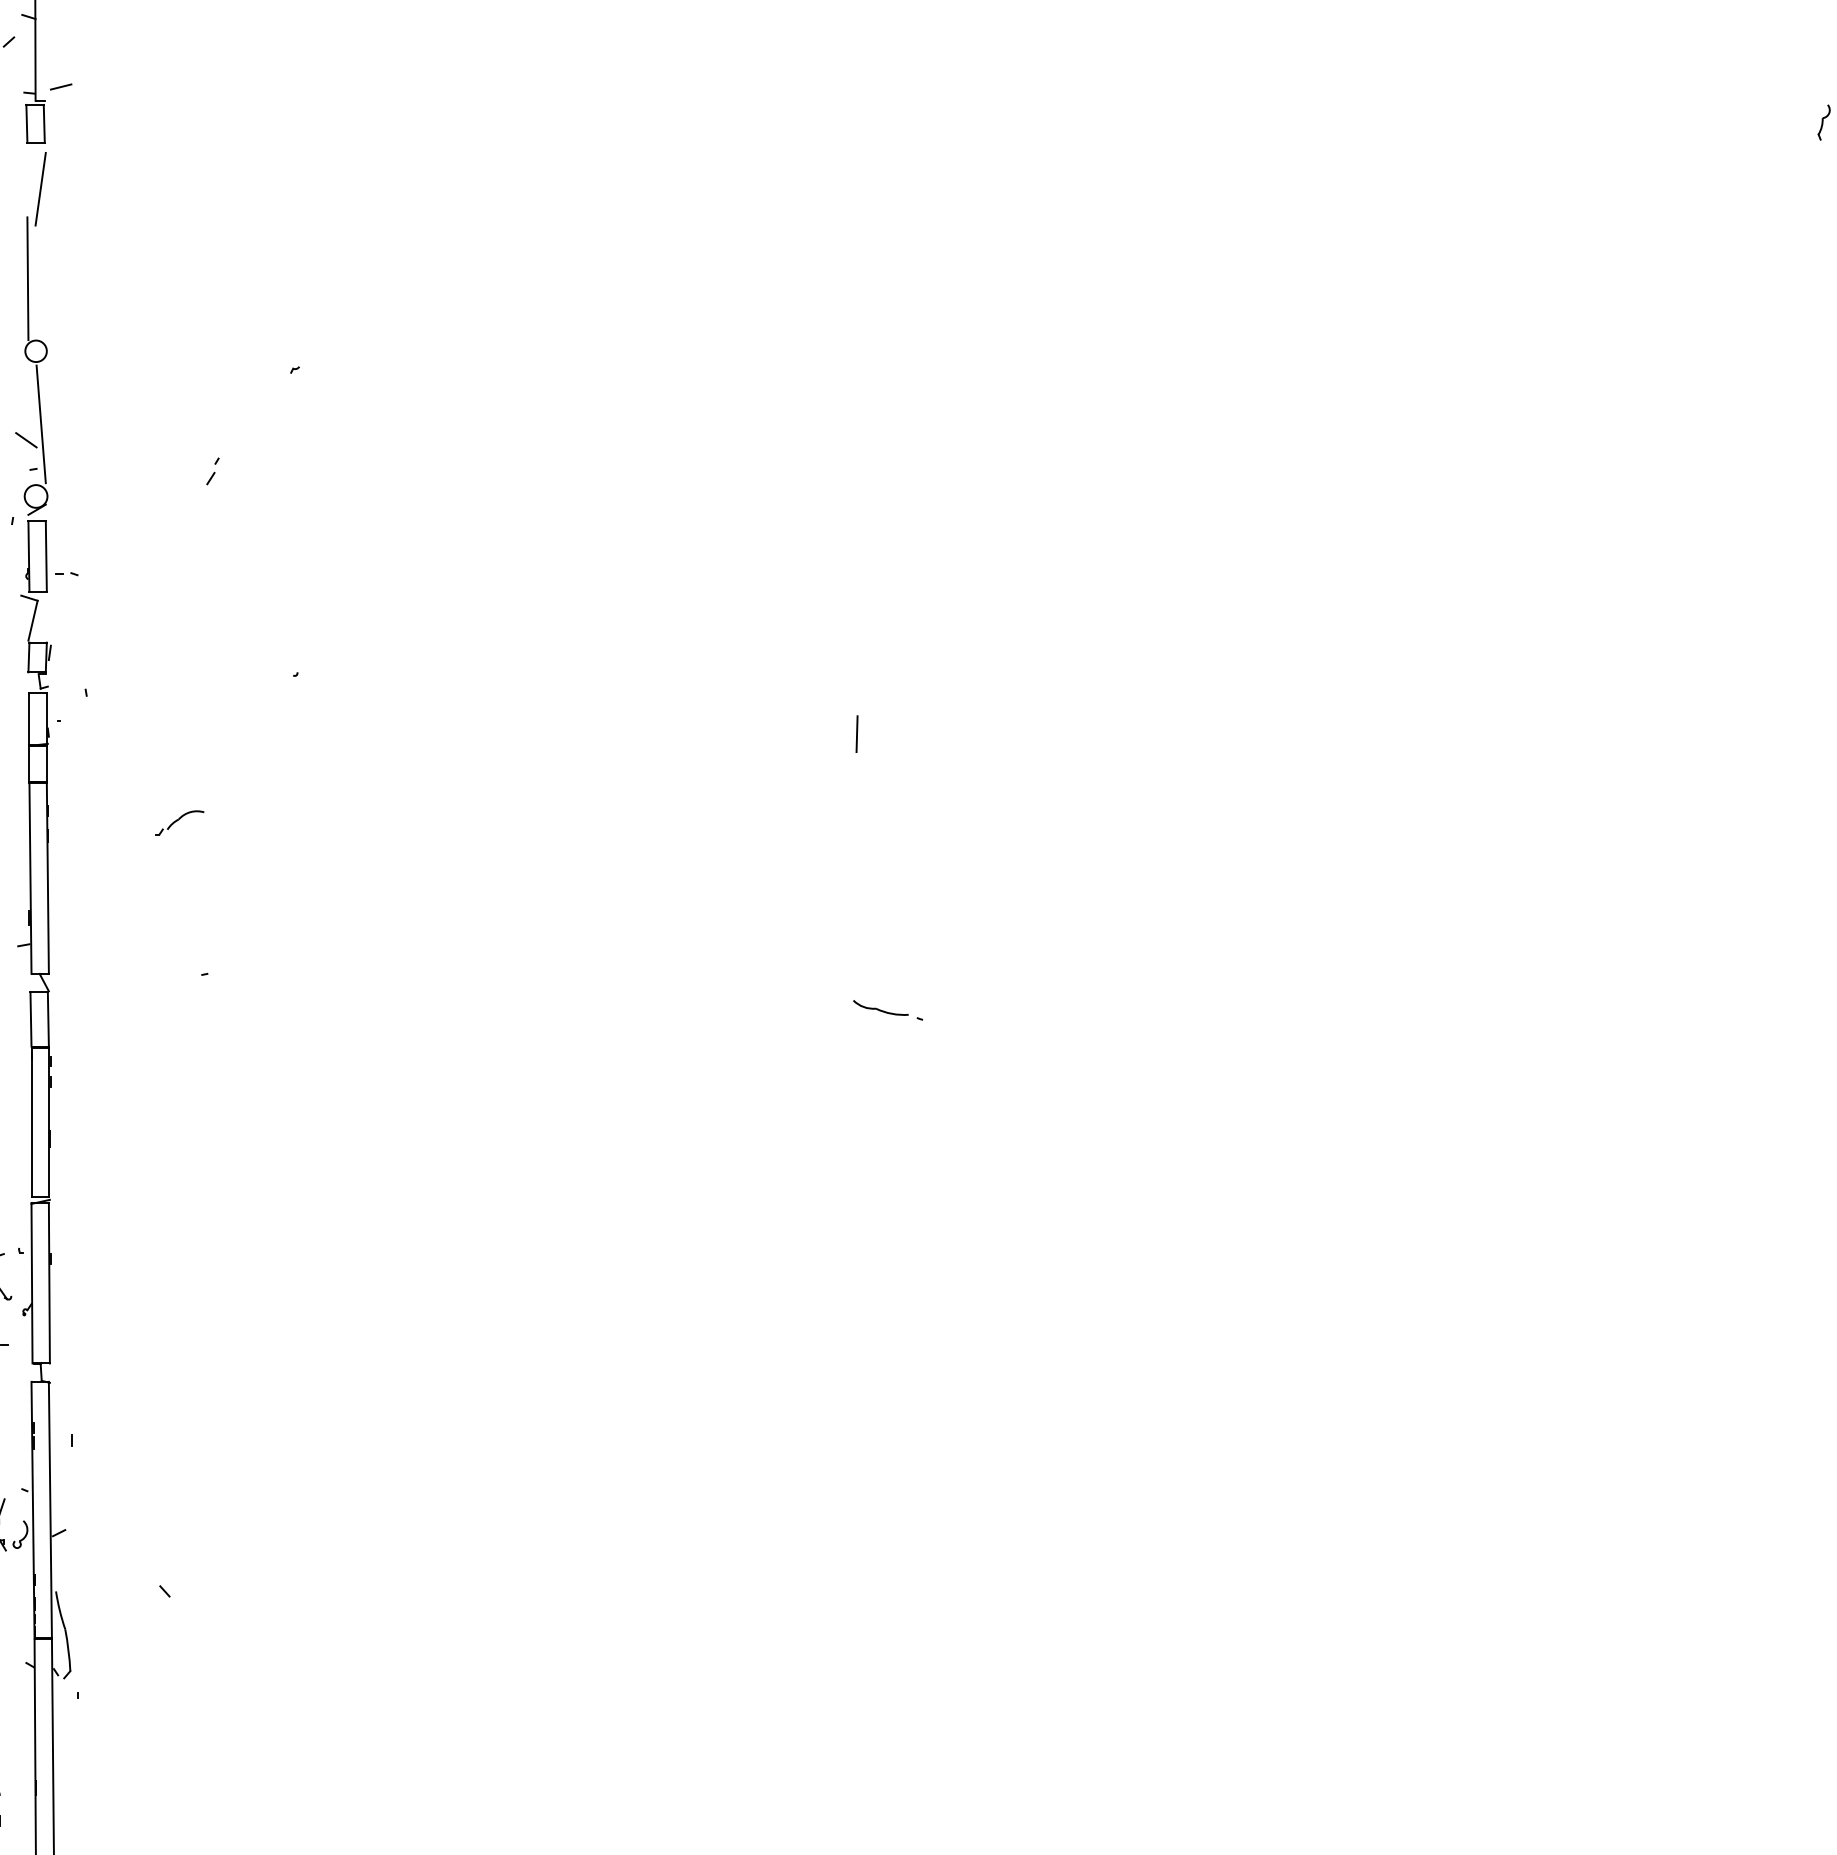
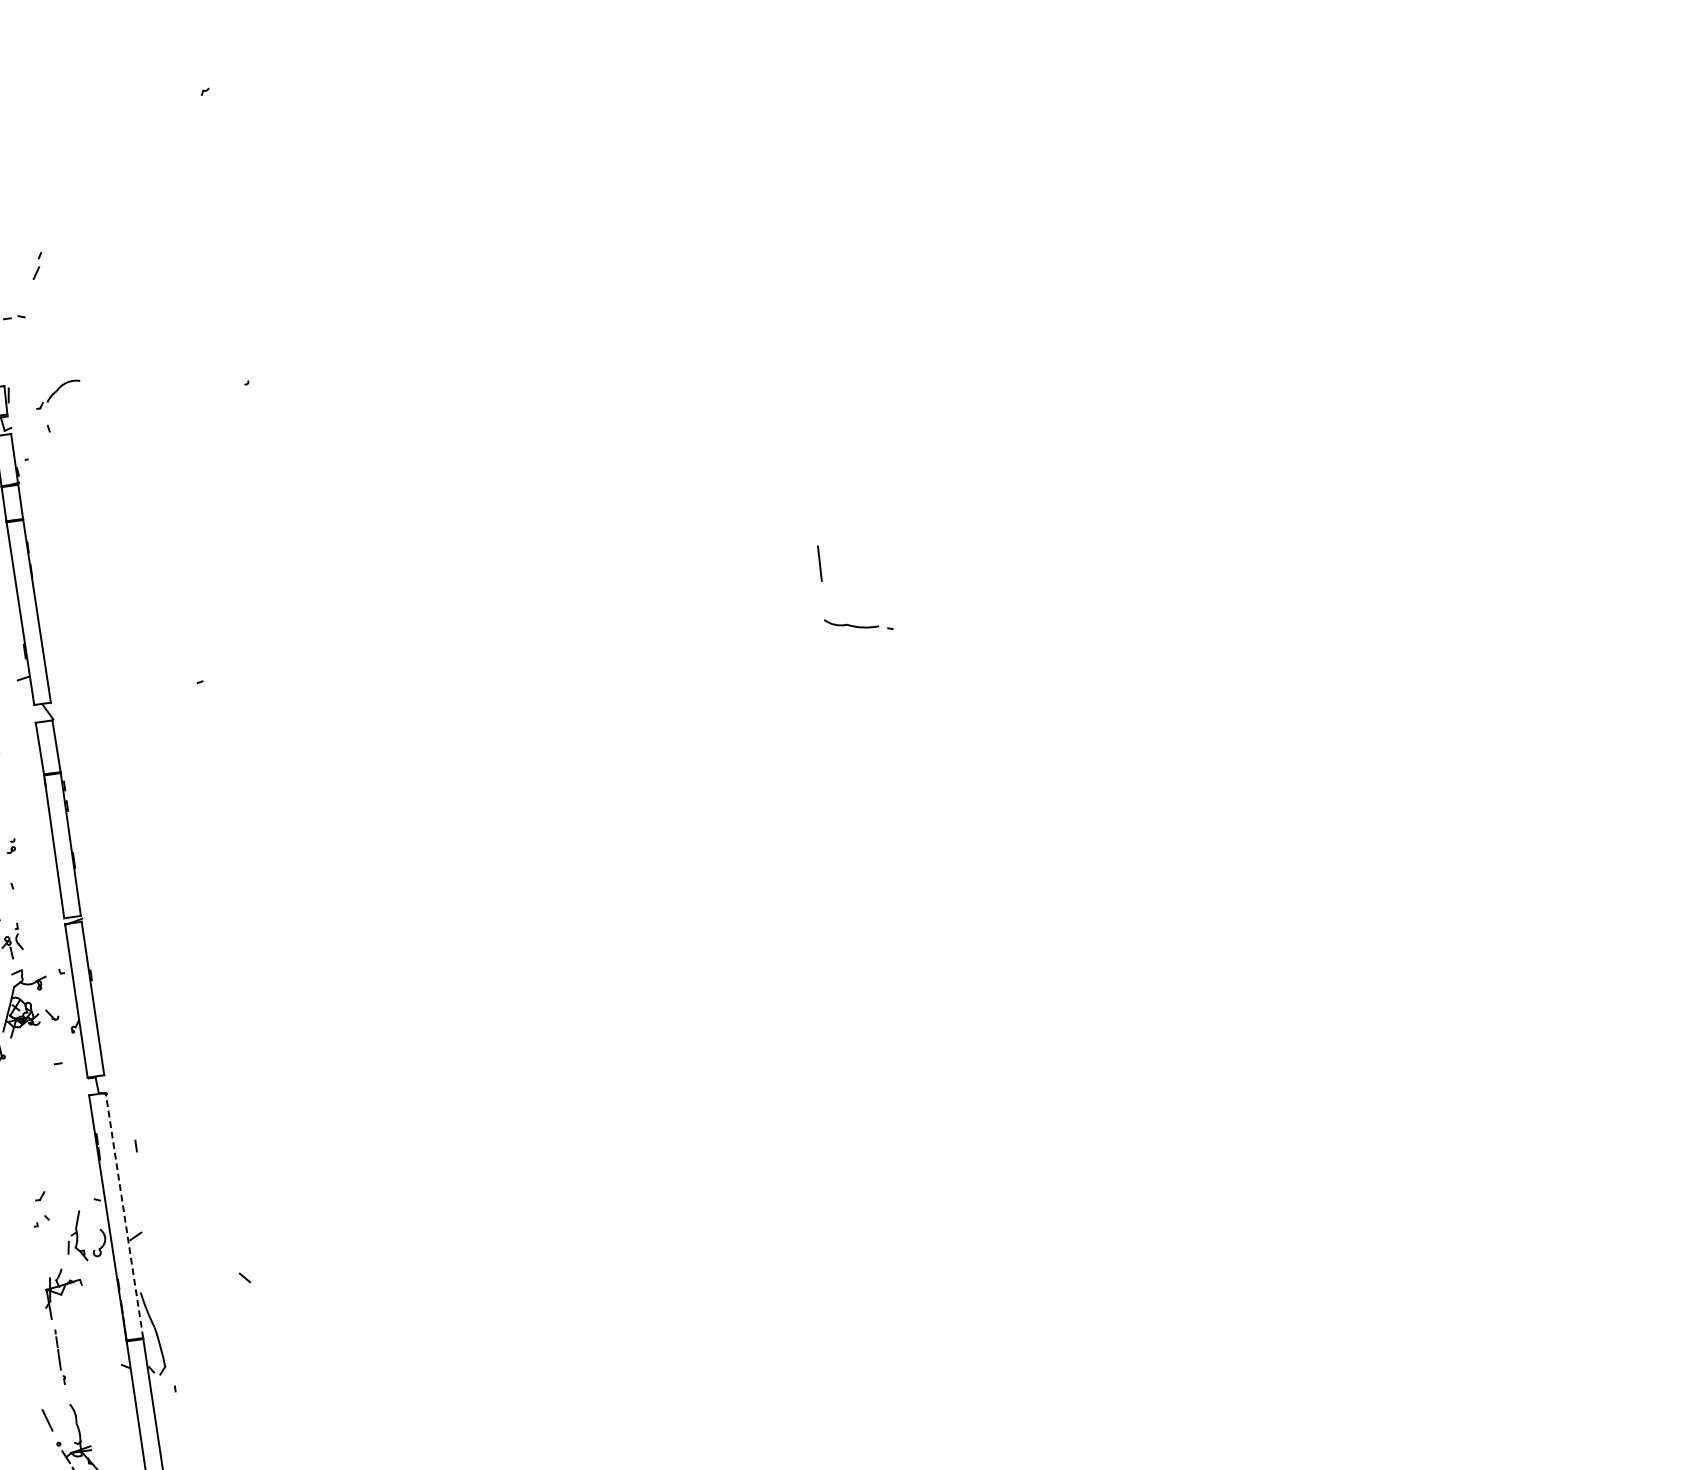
part: (212, 471) -> (36, 266), moved
line: (856, 733) -> (819, 563), moved
part: (179, 822) -> (57, 393), moved
line: (50, 1509) -> (124, 1214), solid -> dashed

